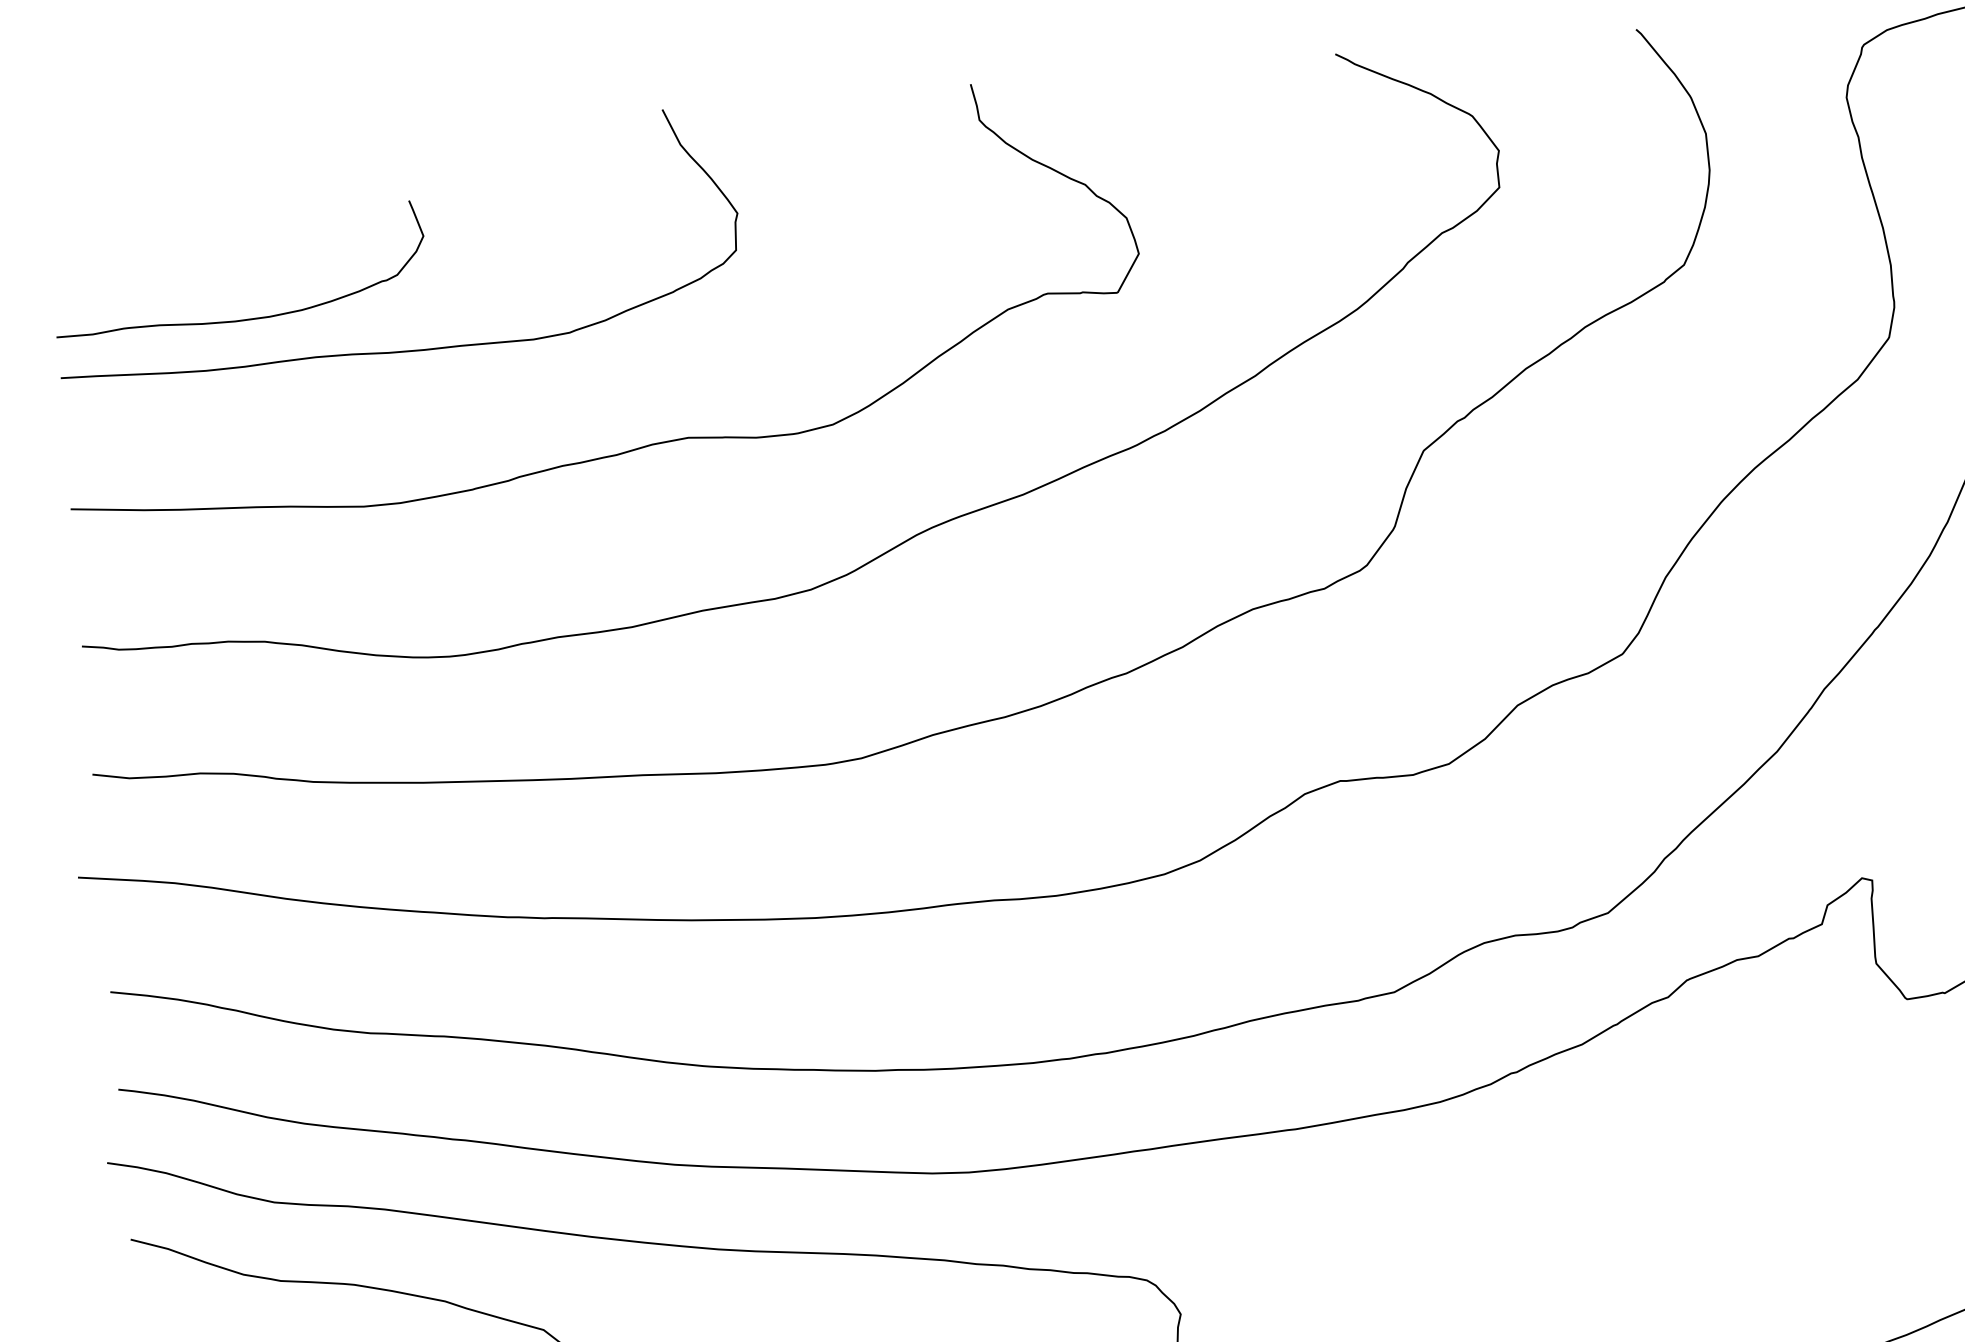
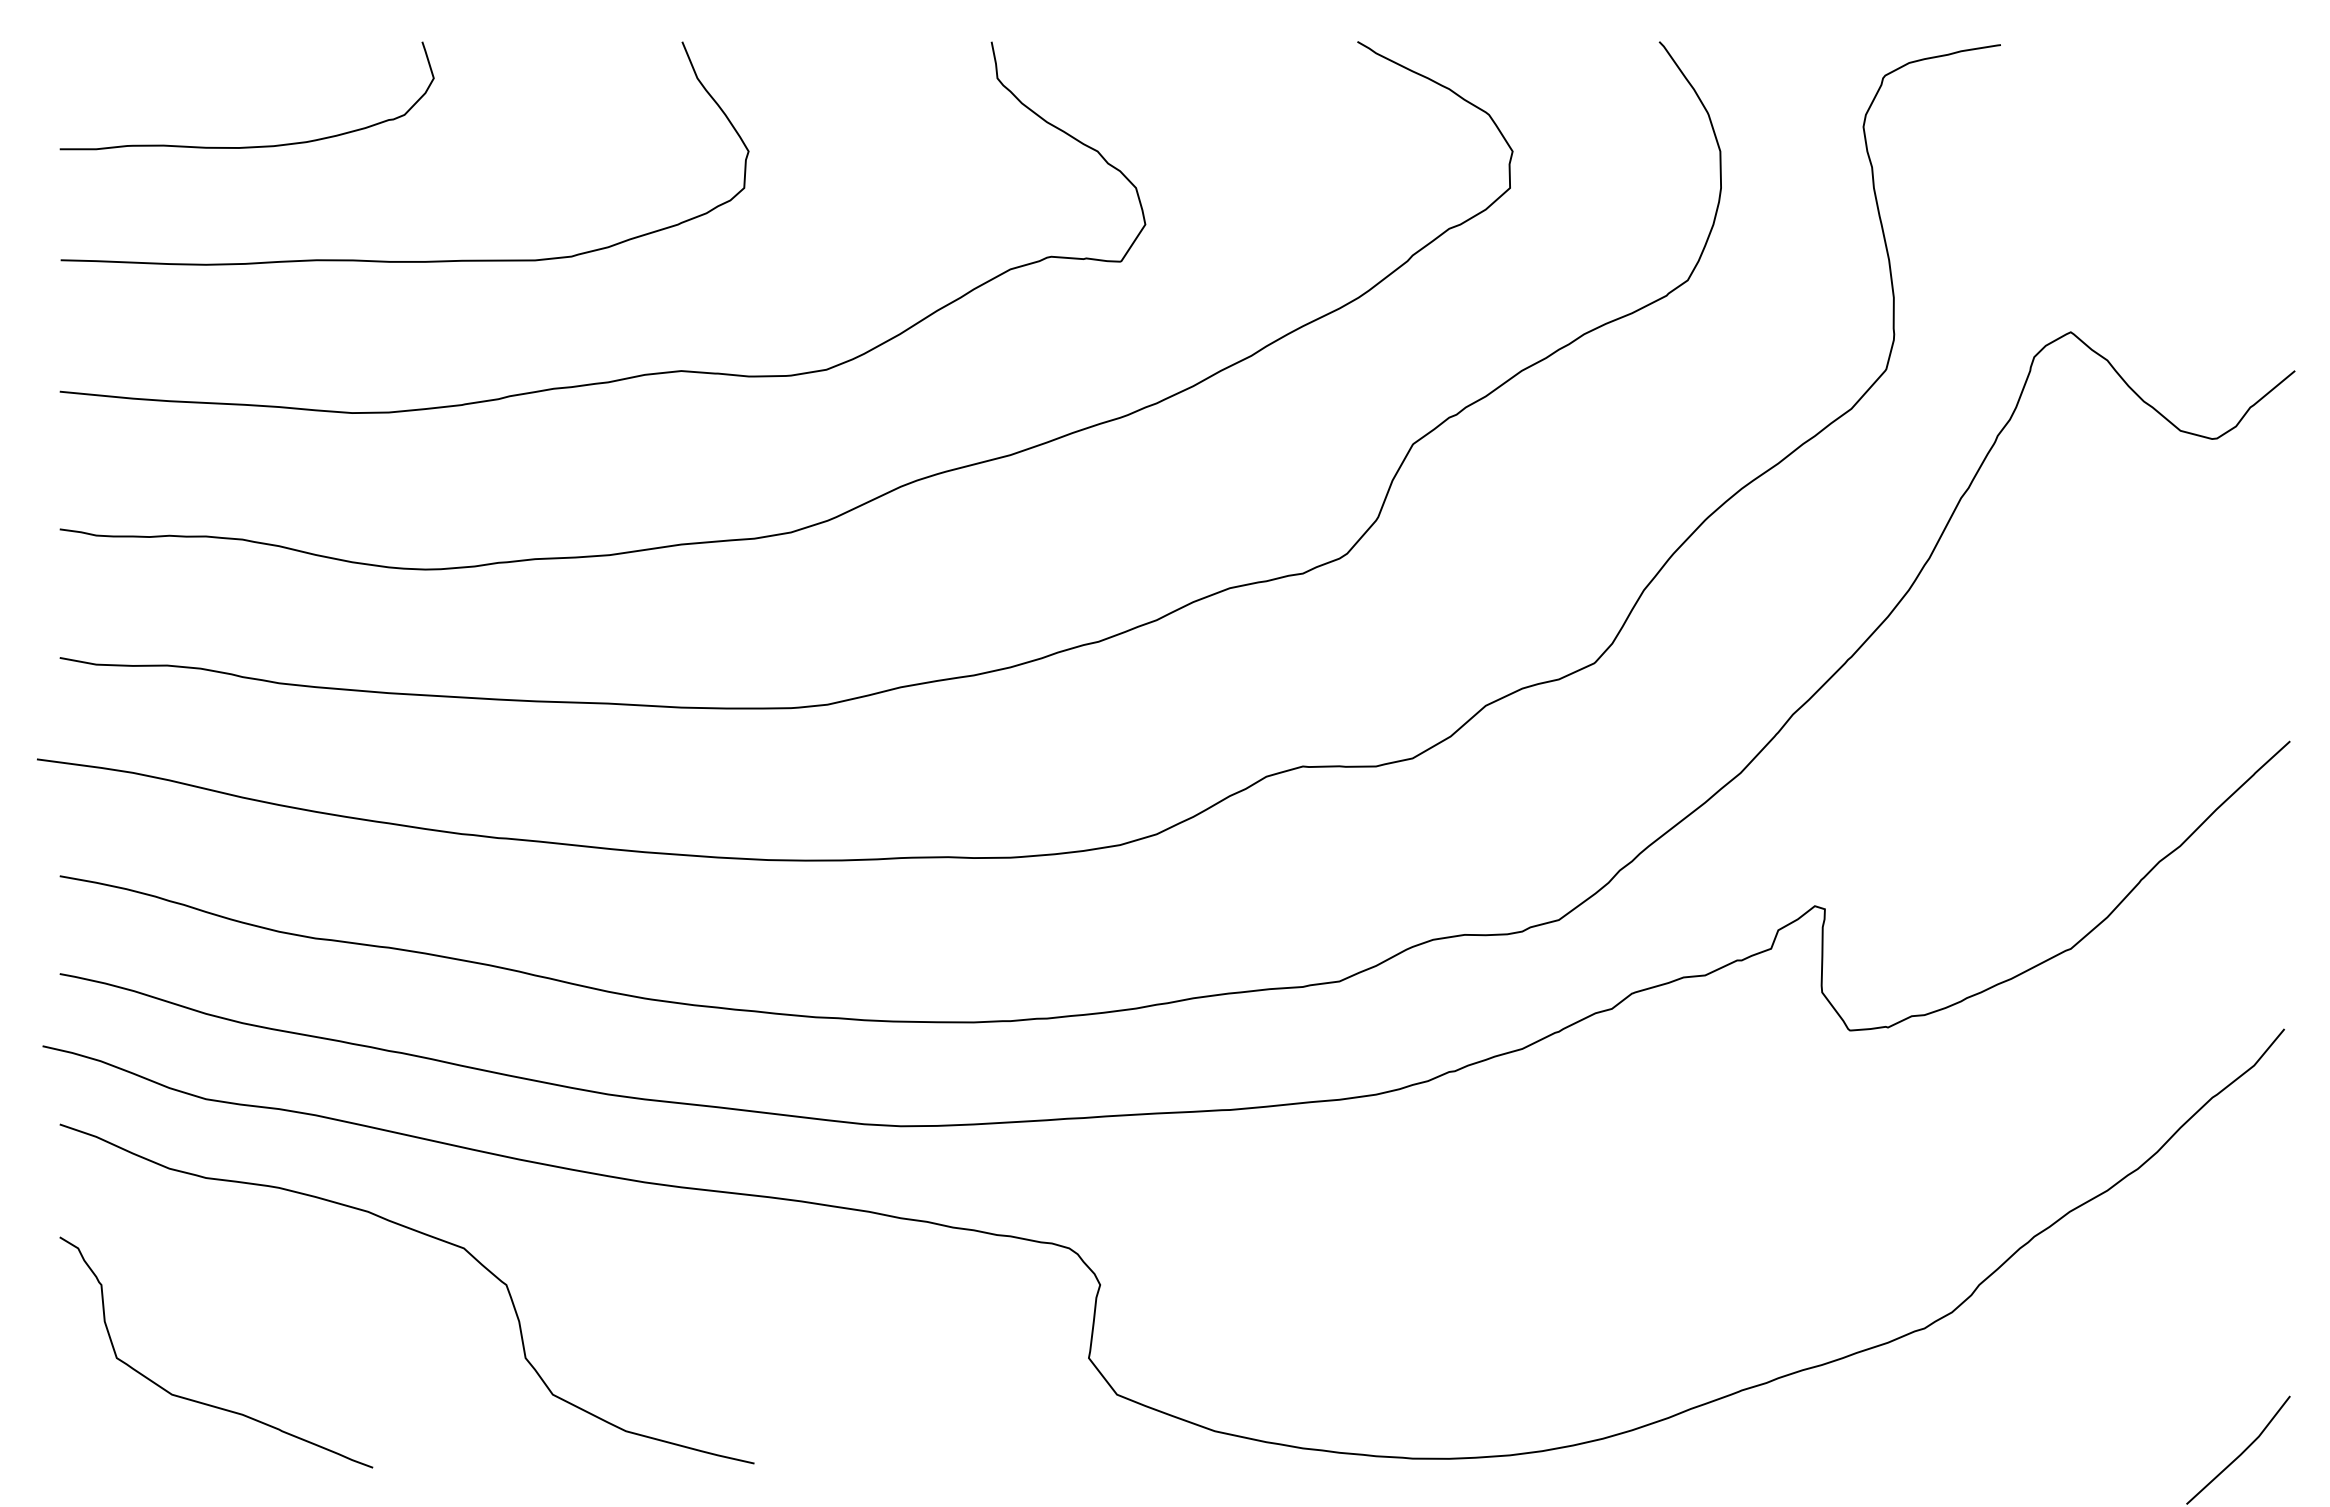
curve: (242, 319) -> (246, 146), moved

